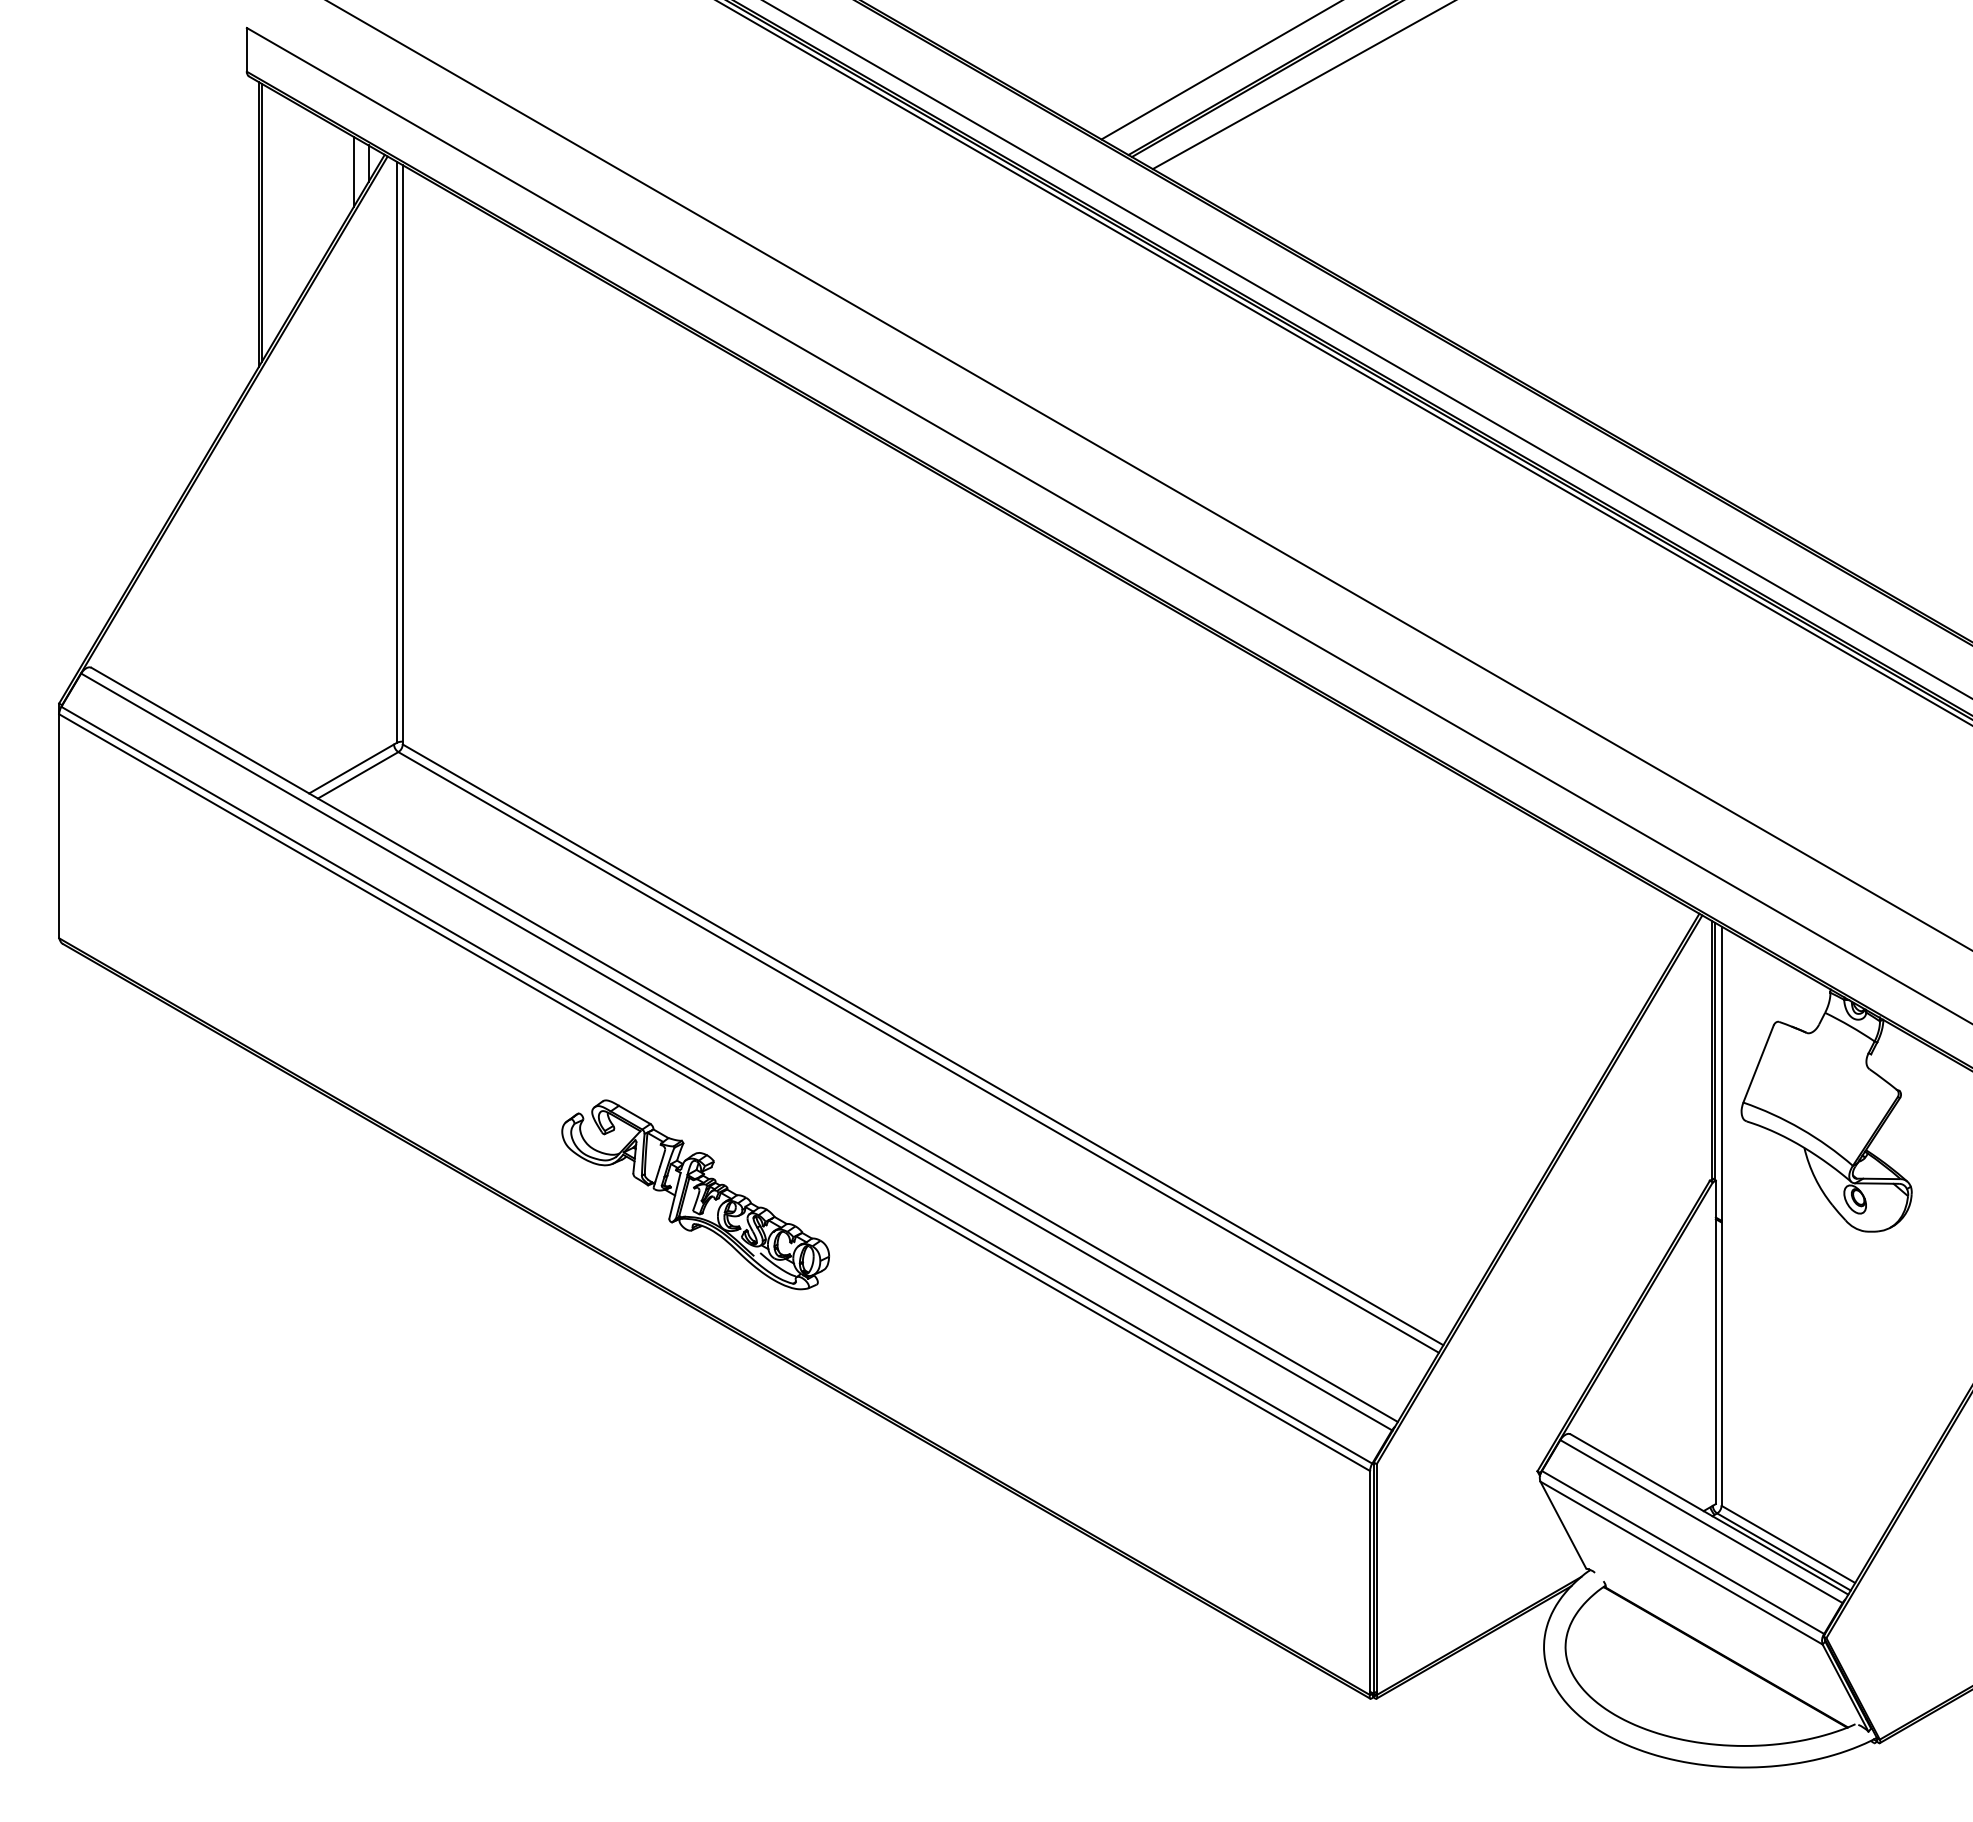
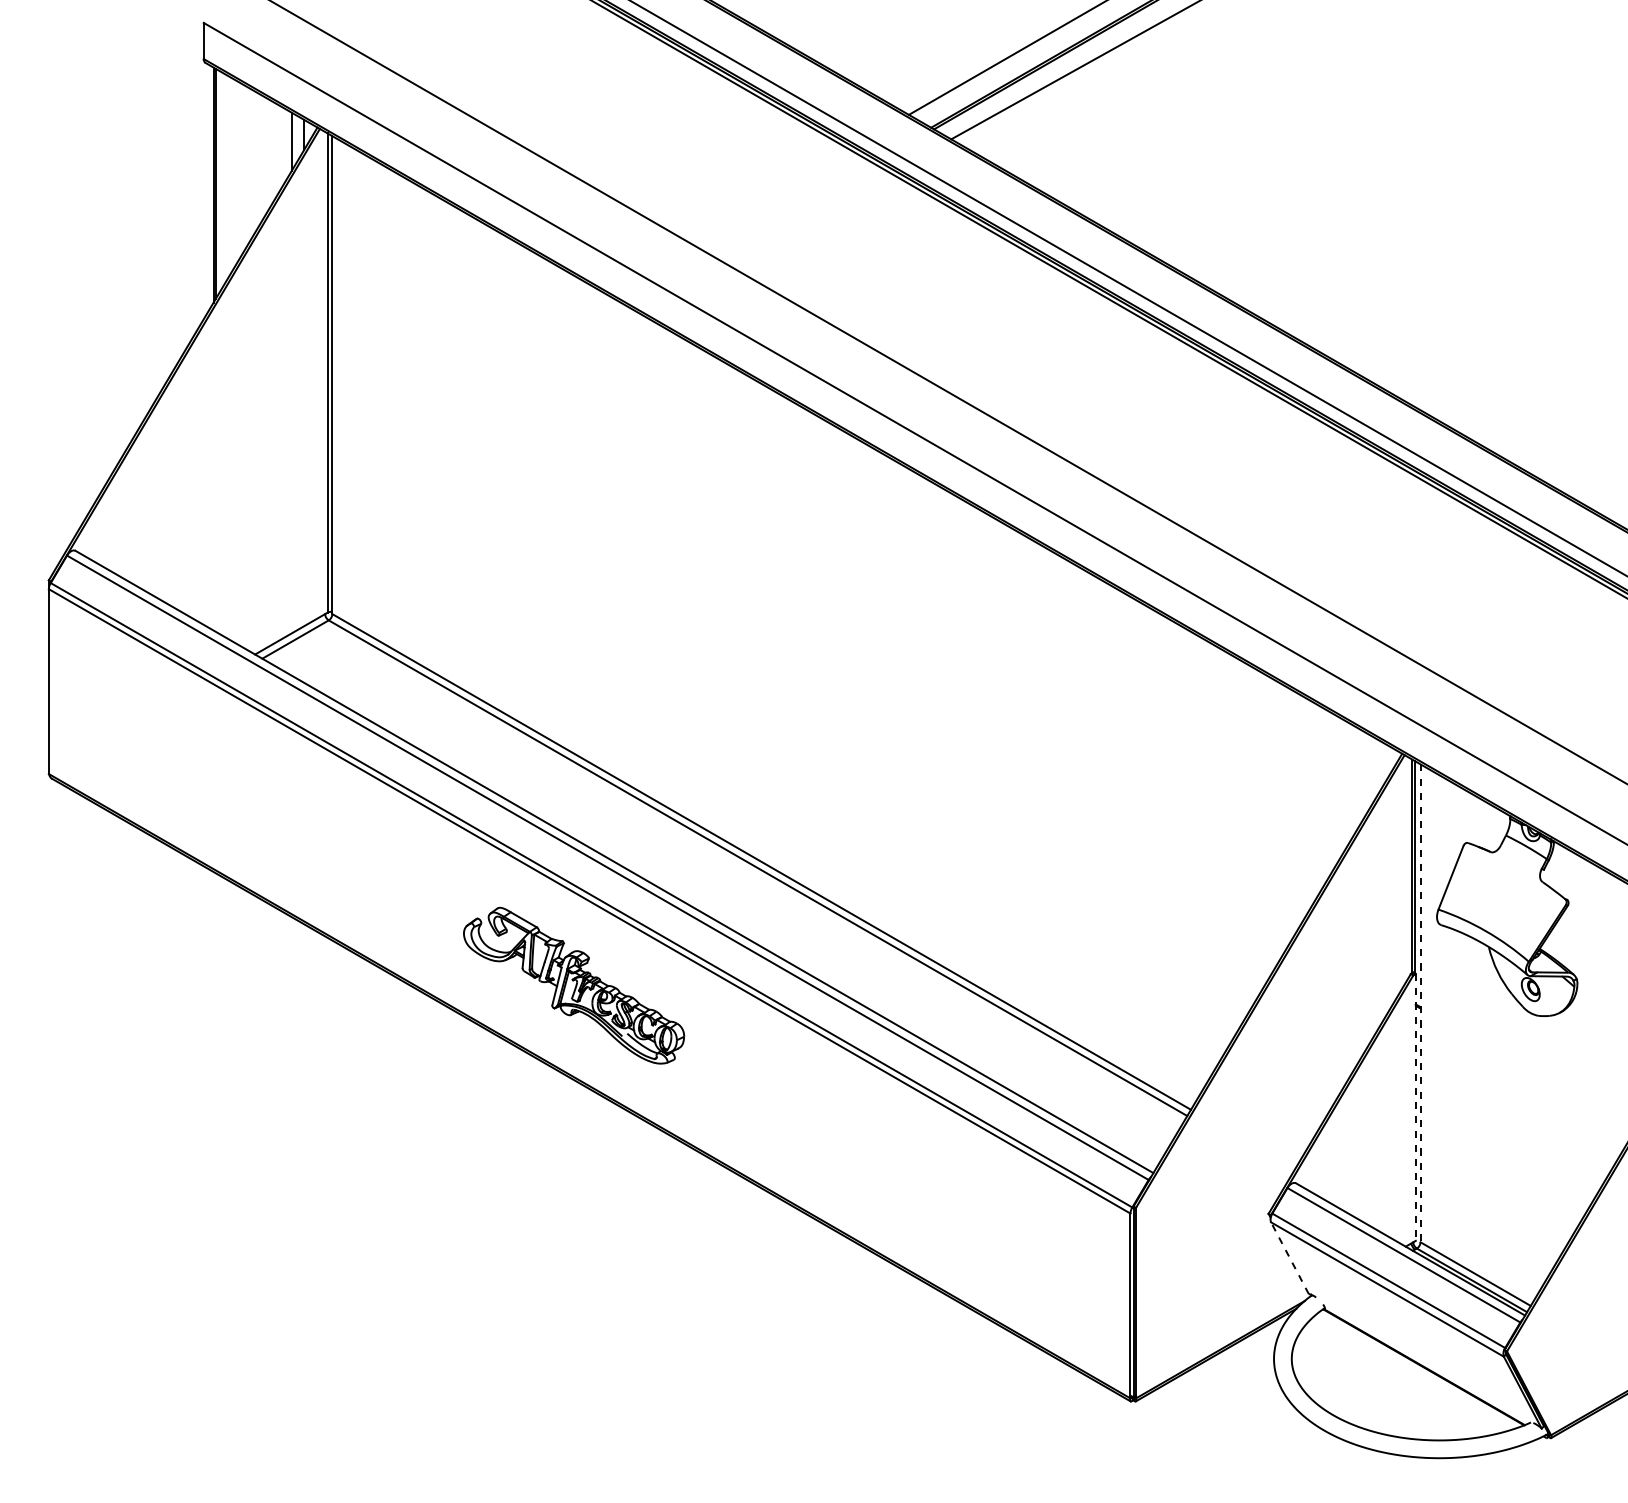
line: (1721, 1216) -> (1420, 1003), solid -> dashed
line: (1715, 1342) -> (1415, 1107), solid -> dashed
line: (1563, 1524) -> (1290, 1257), solid -> dashed

